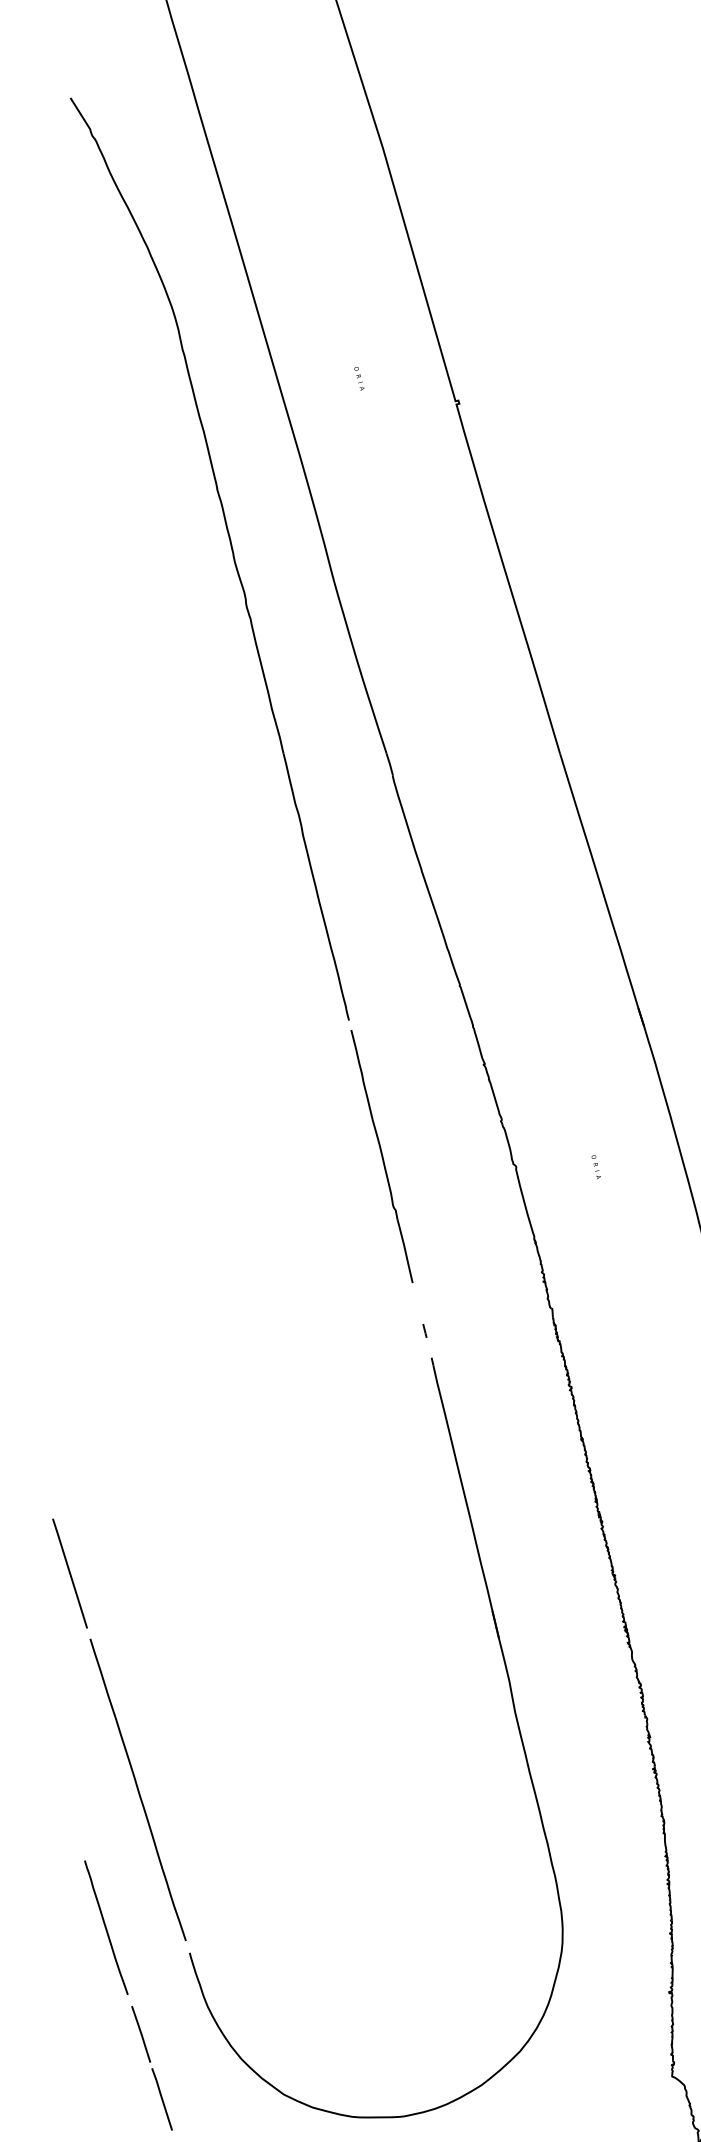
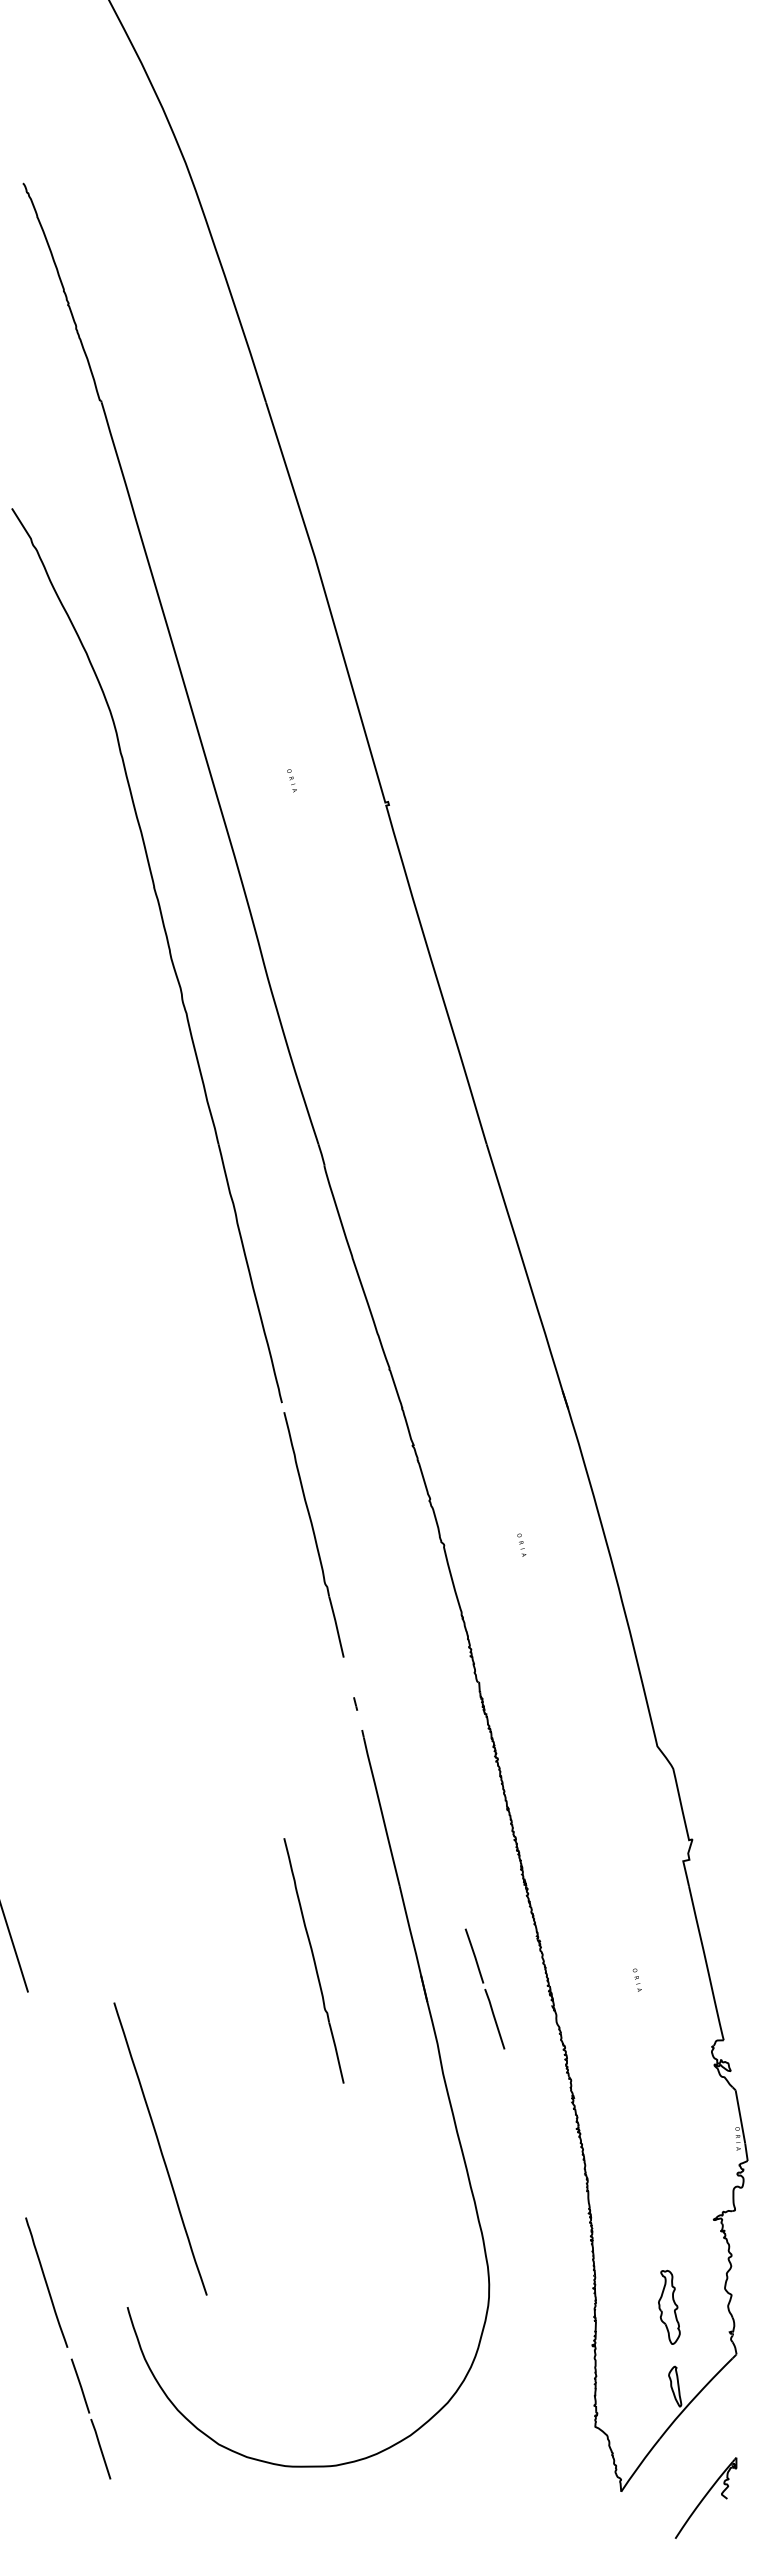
part: (381, 1595) -> (313, 1960), added
line: (557, 1625) -> (484, 1989), added
line: (138, 1789) -> (160, 2148), moved

